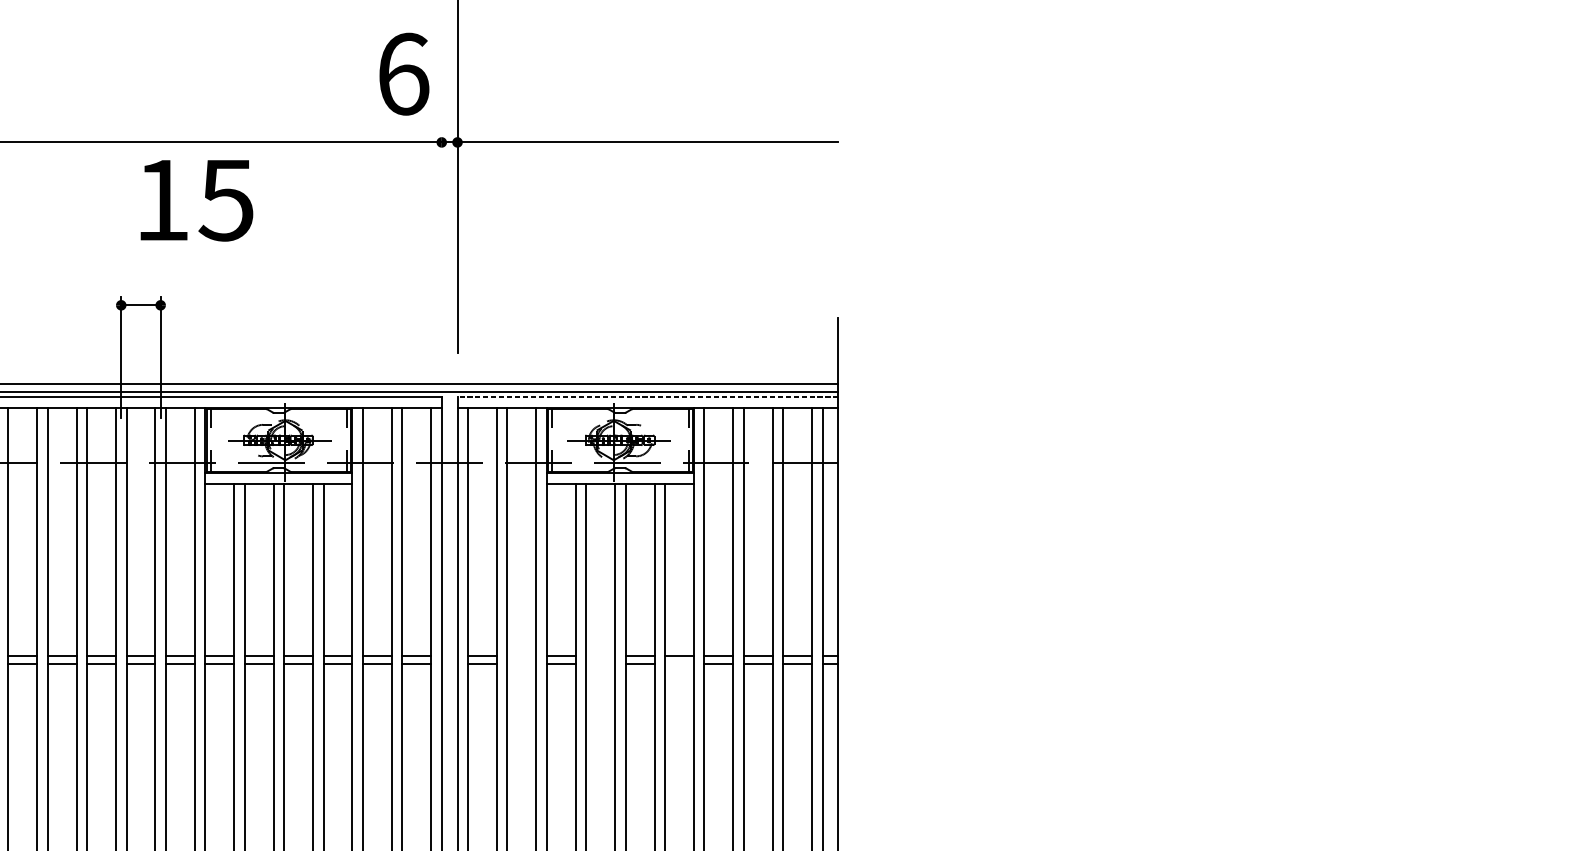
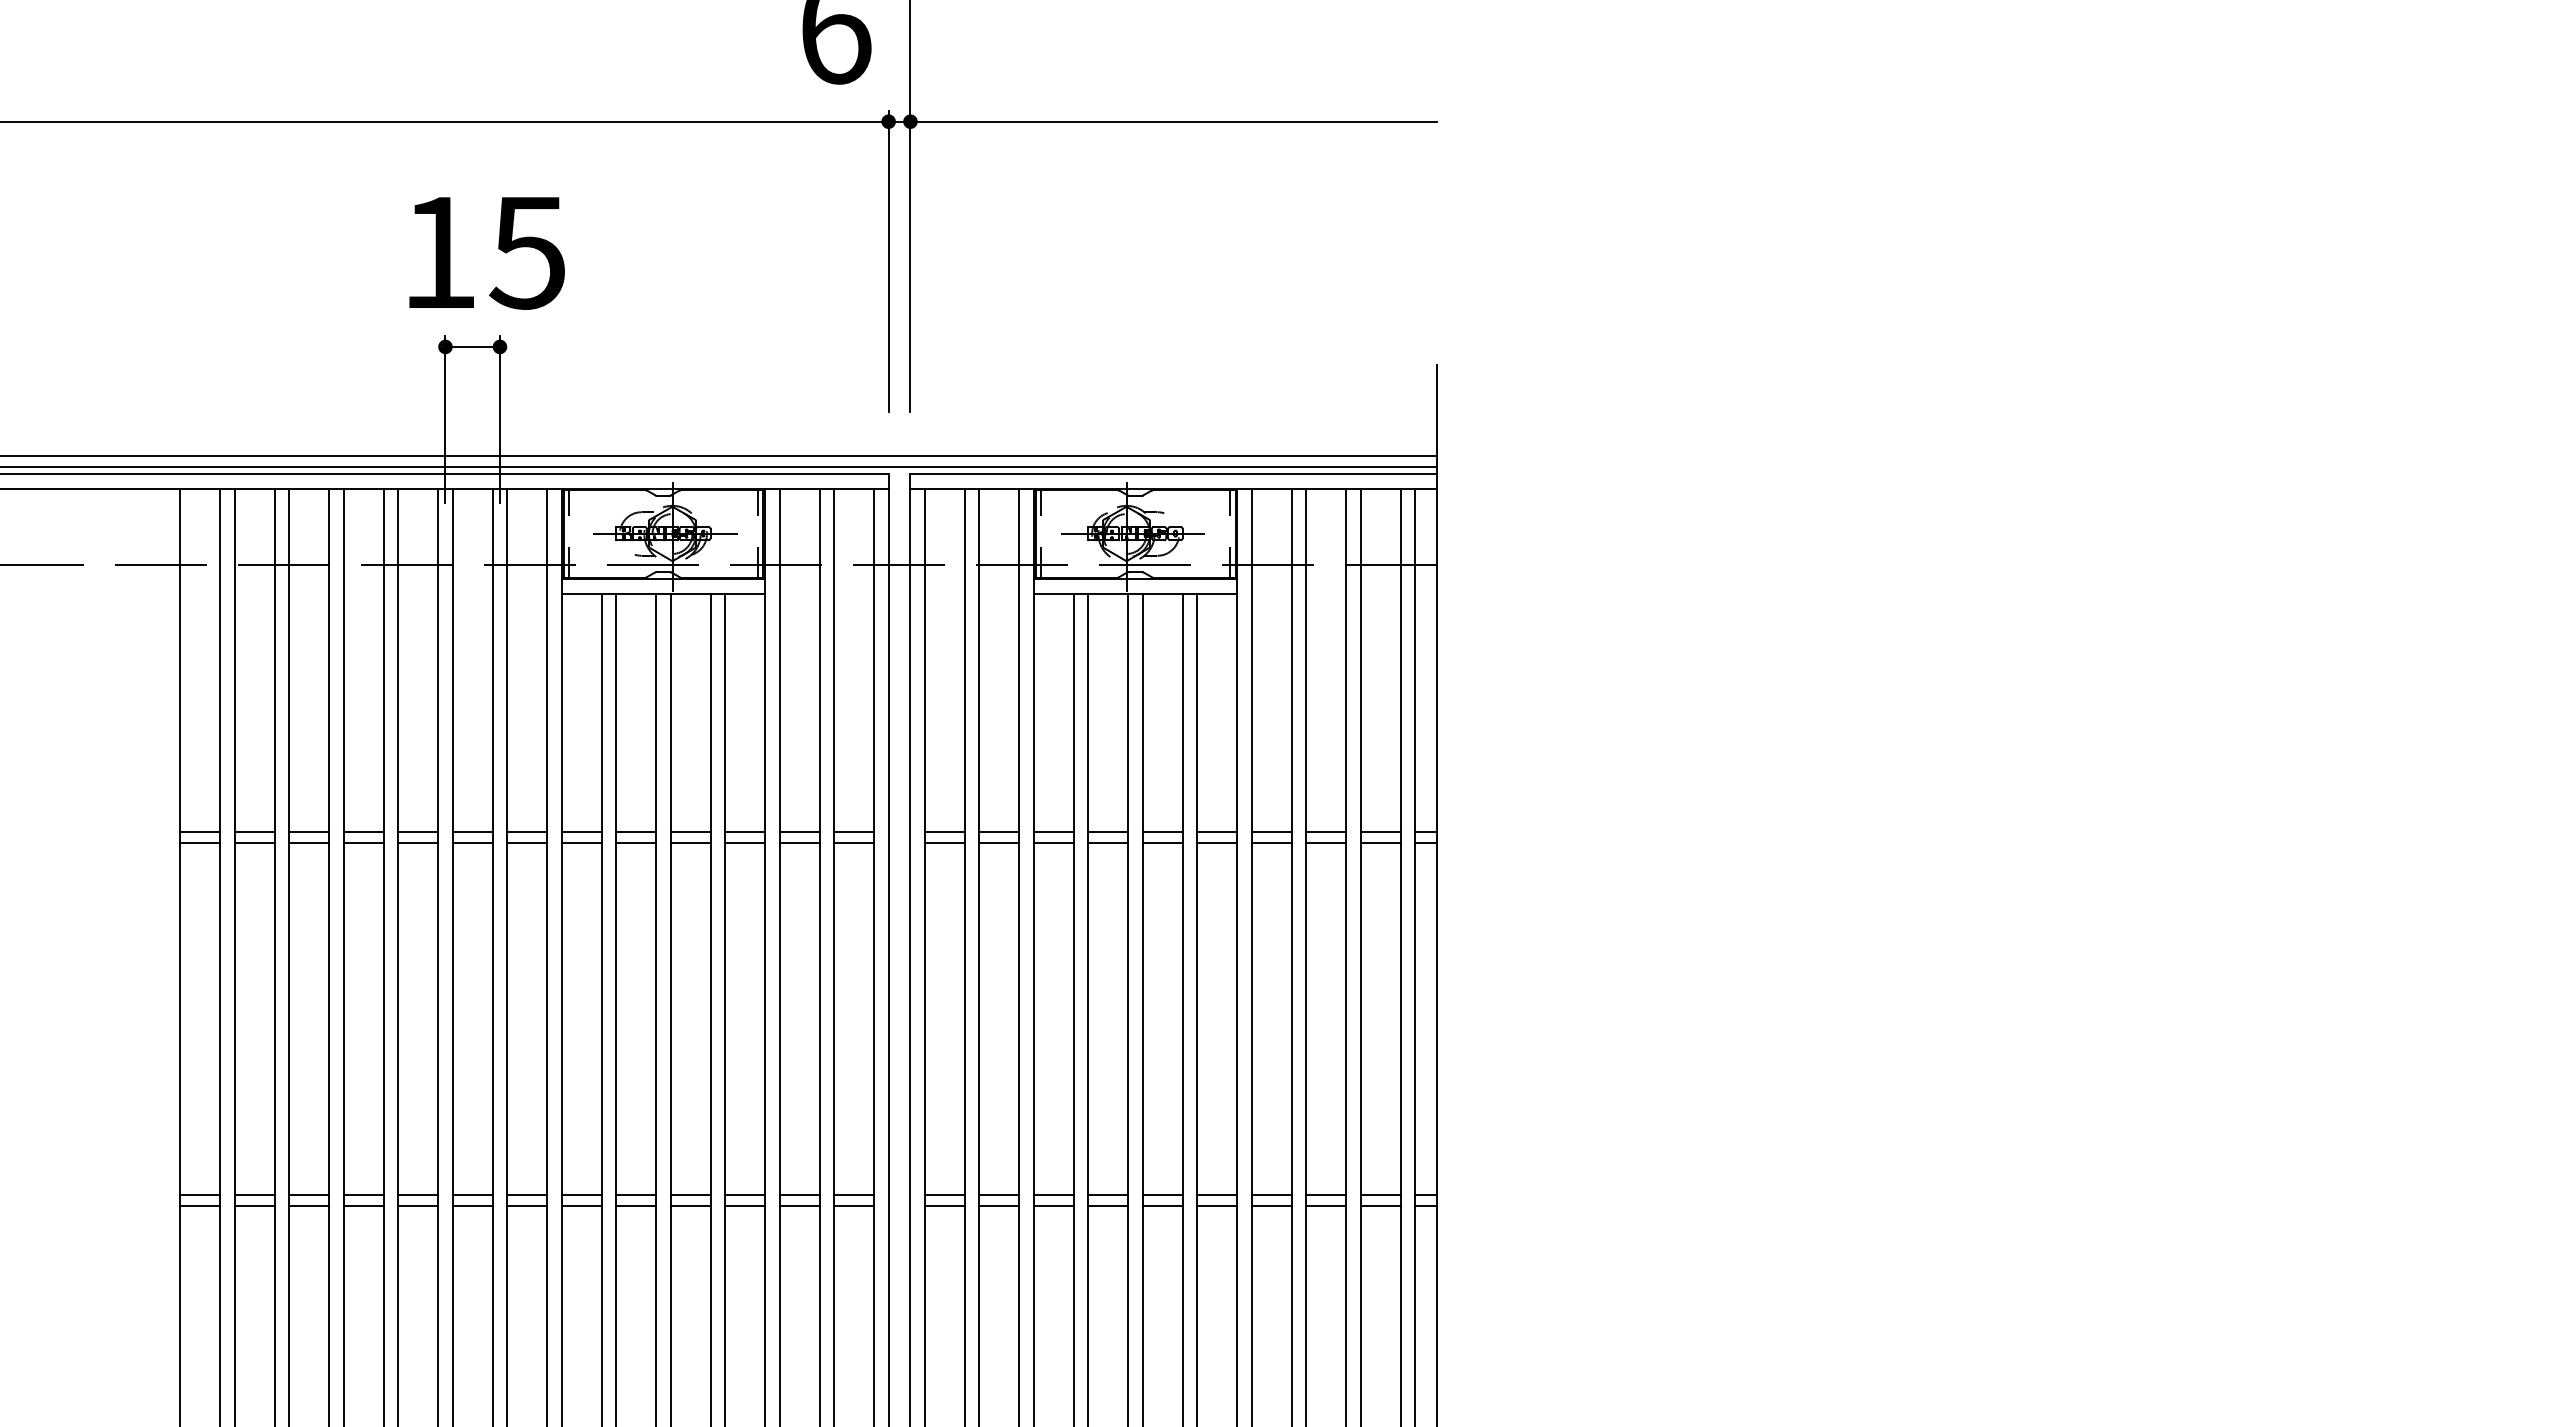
text: (196, 200) -> (486, 253), moved
line: (441, 243) -> (888, 261), added
line: (647, 397) -> (1173, 474), dashed -> solid
line: (521, 655) -> (999, 831), added
line: (600, 655) -> (1108, 831), added
line: (521, 663) -> (999, 842), added
line: (600, 663) -> (1108, 842), added
line: (679, 663) -> (1217, 842), added

